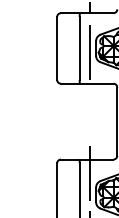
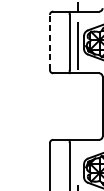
line: (57, 47) -> (50, 41), solid -> dashed
line: (89, 172) -> (78, 151), removed

